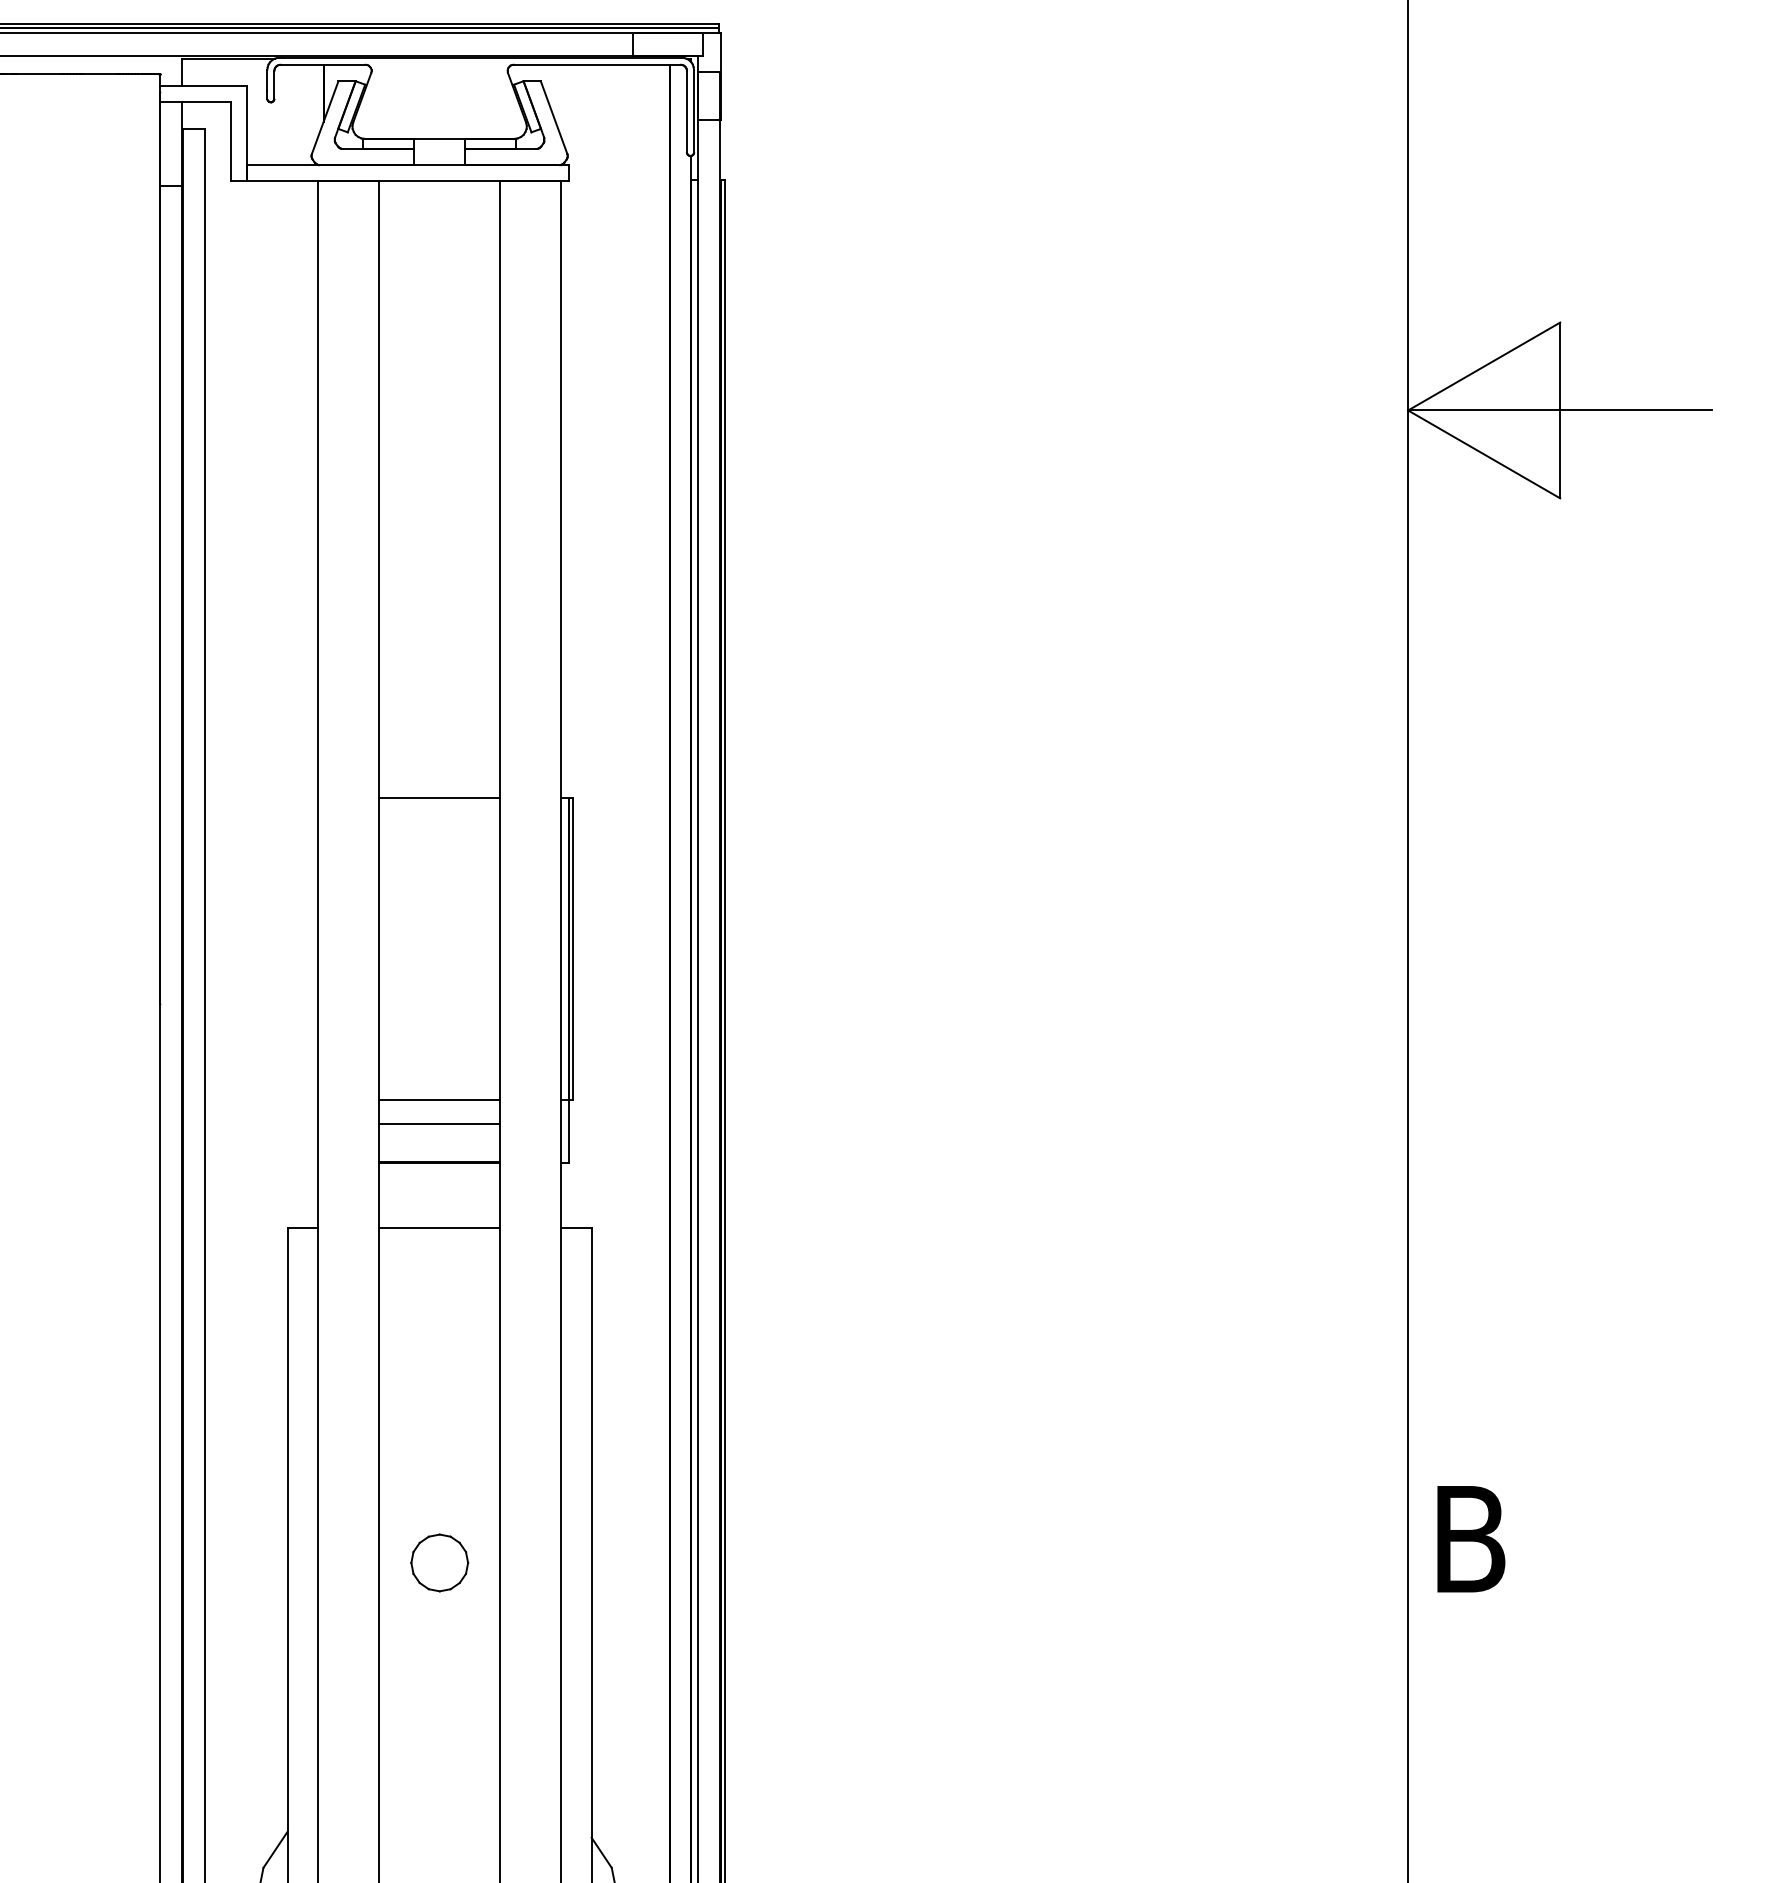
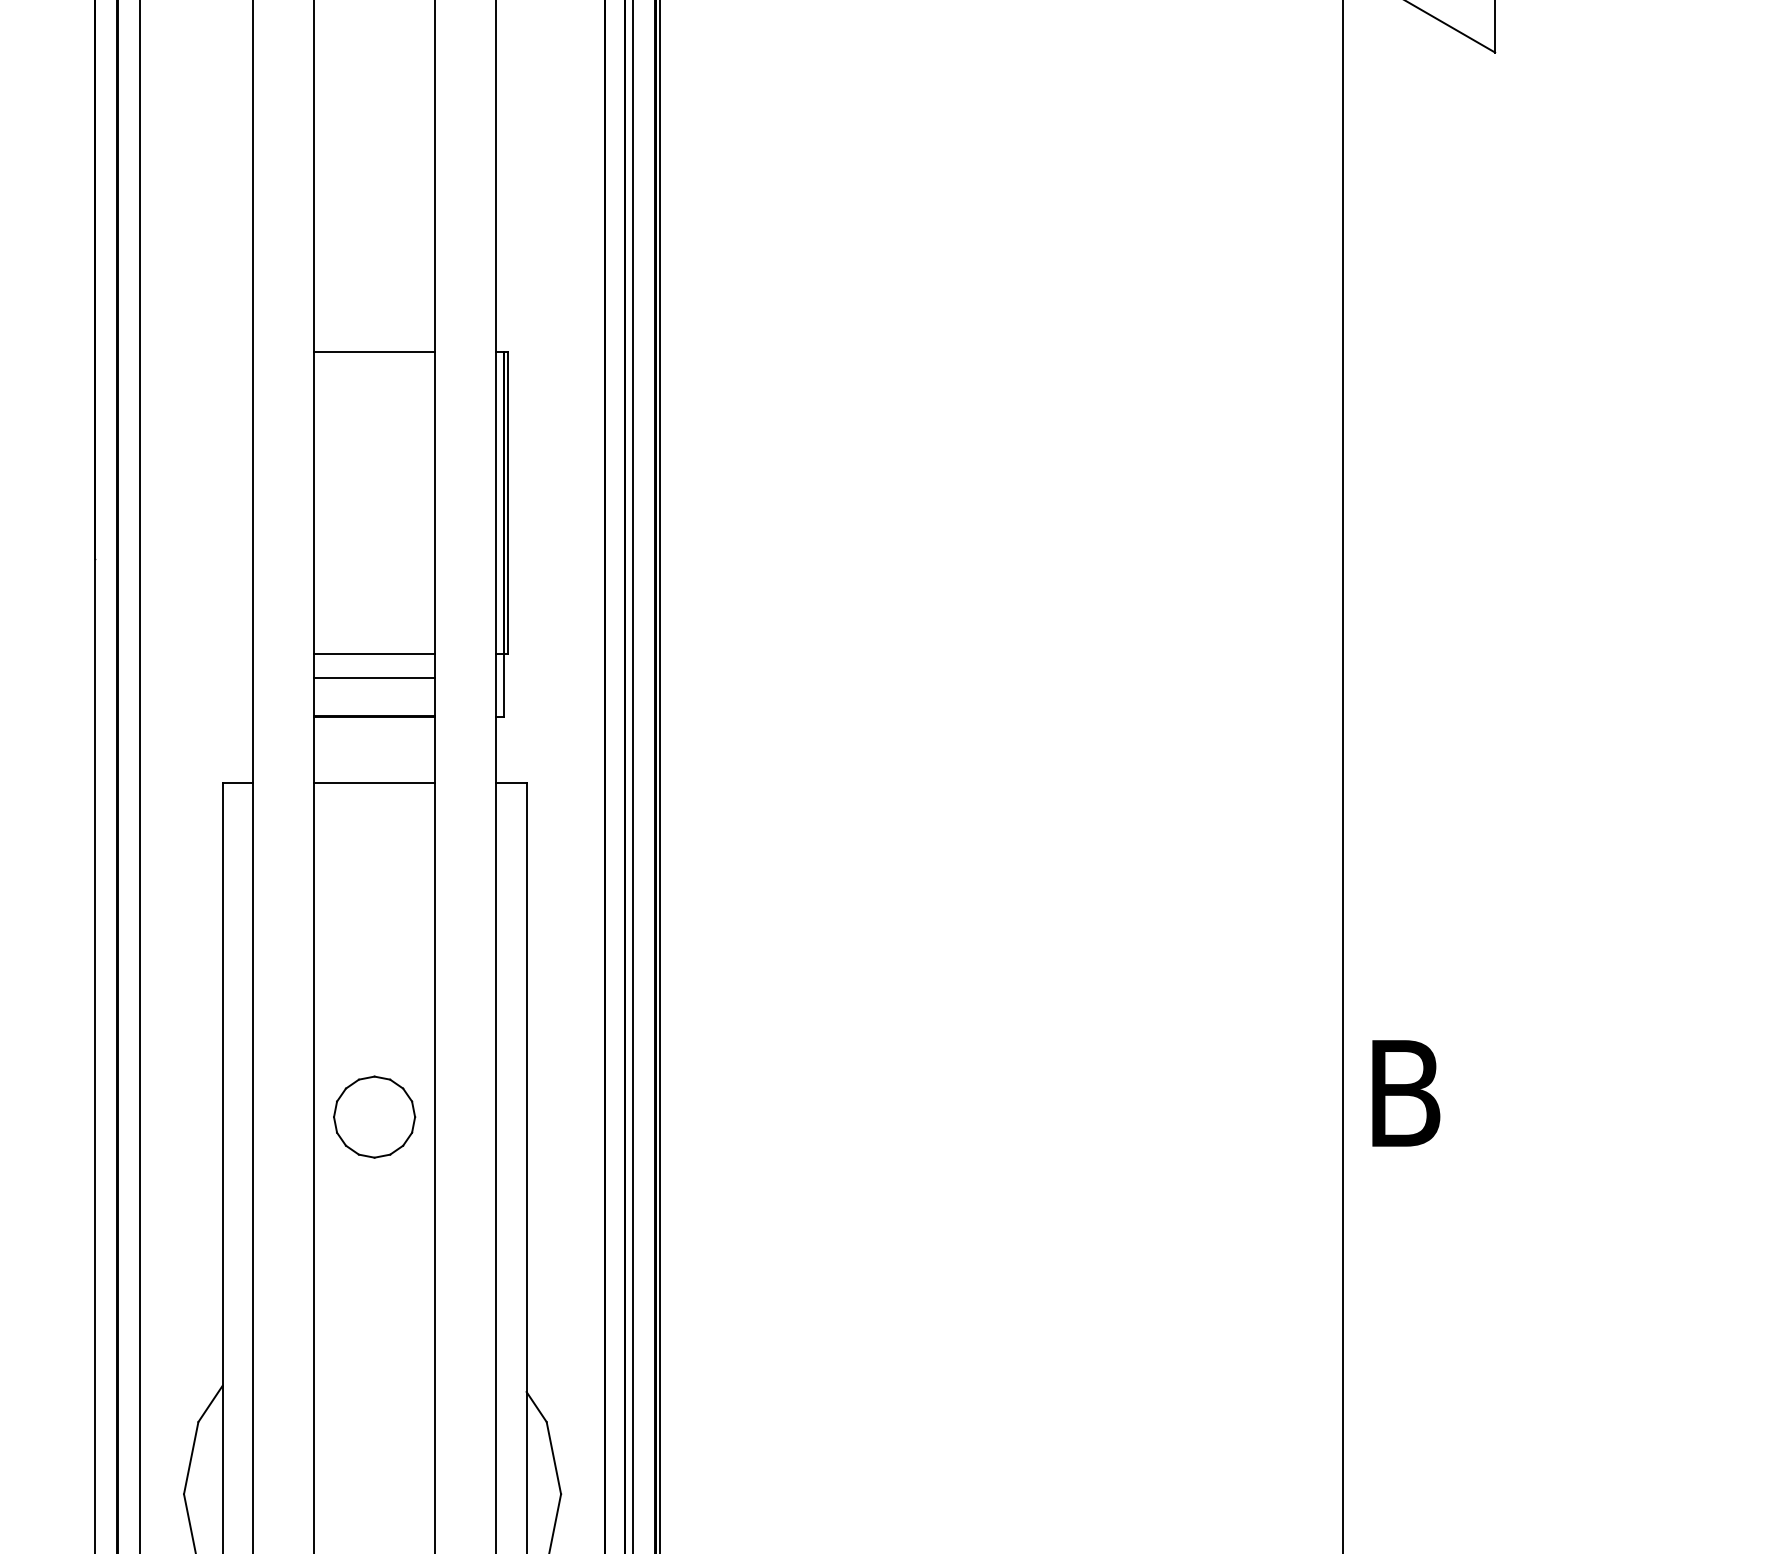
part: (439, 1562) -> (374, 1116), size x1.43

